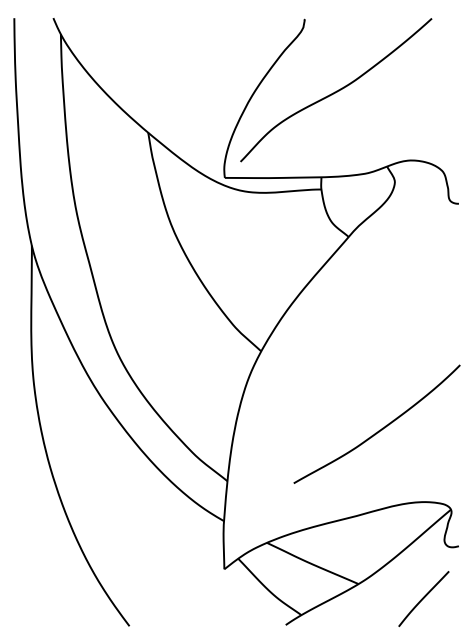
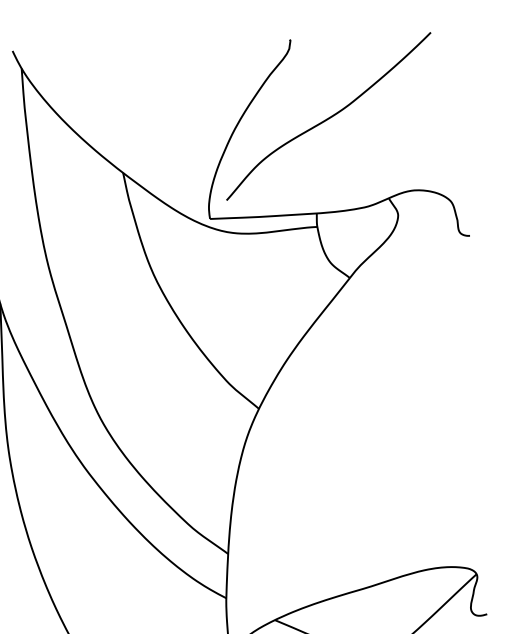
curve: (381, 428) -> (395, 488), removed

